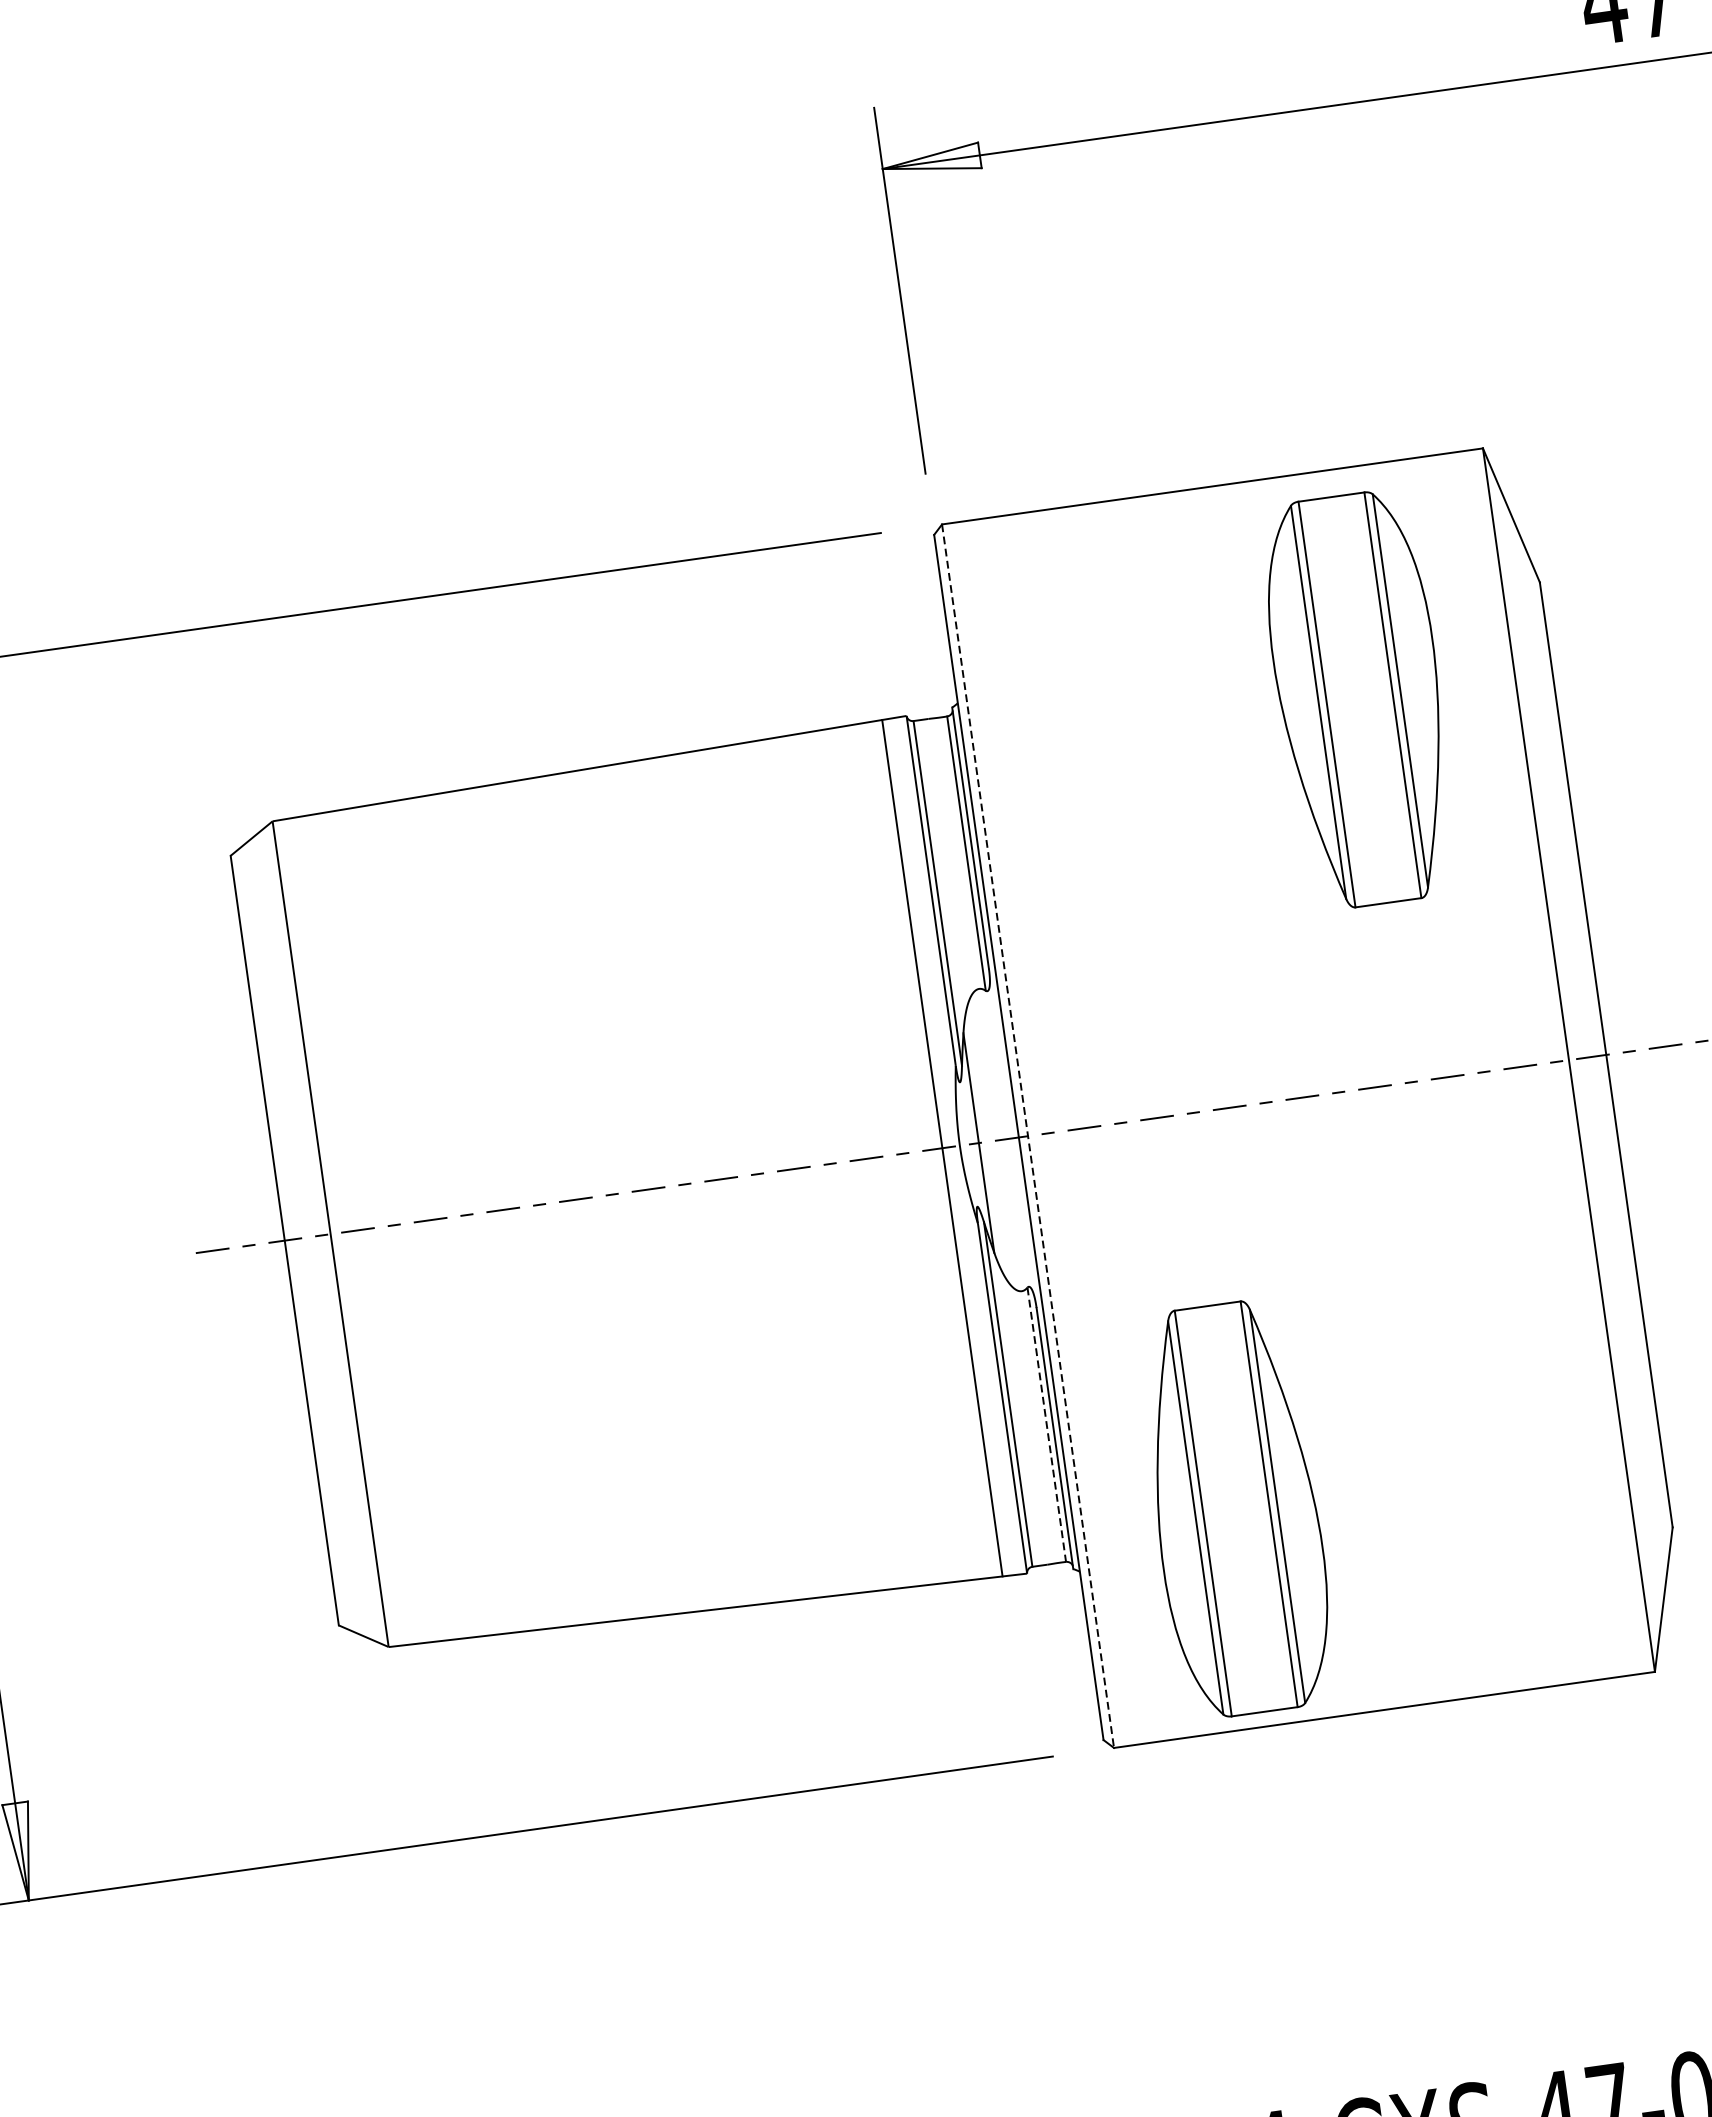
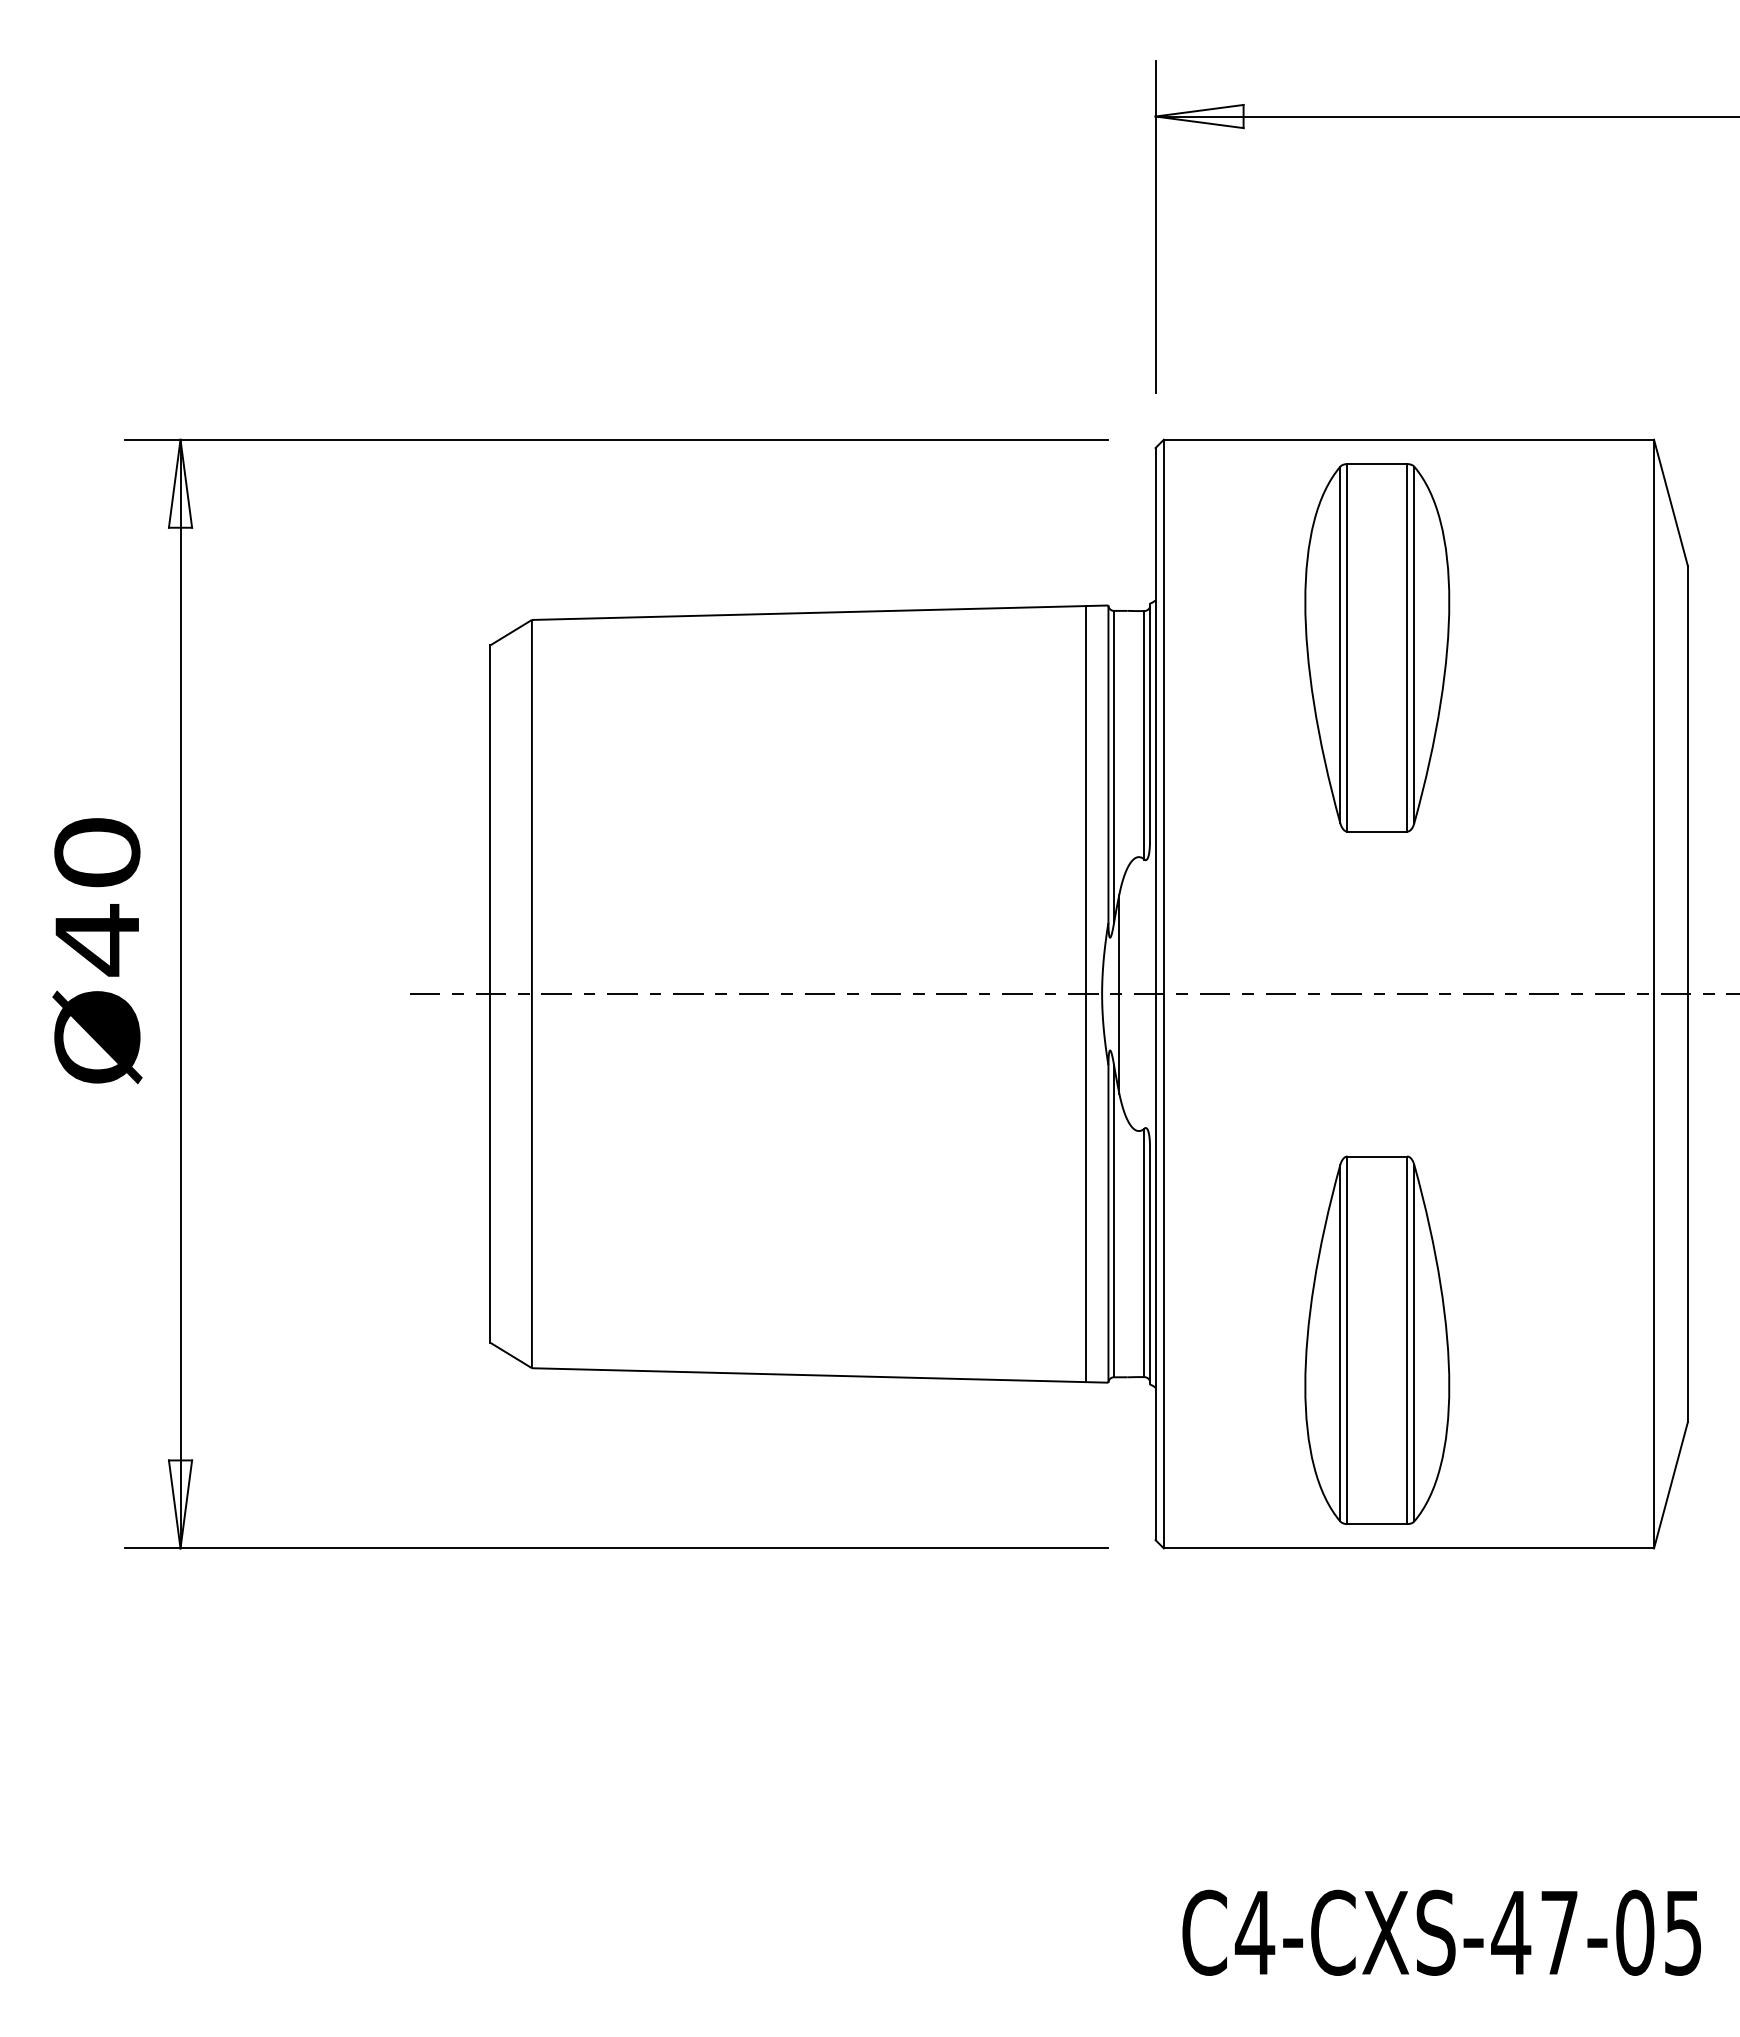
part: (1360, 699) -> (1377, 647), moved
line: (1027, 1136) -> (1163, 994), dashed -> solid
line: (1046, 1425) -> (1144, 1253), dashed -> solid
part: (1236, 1508) -> (1377, 1339), moved

